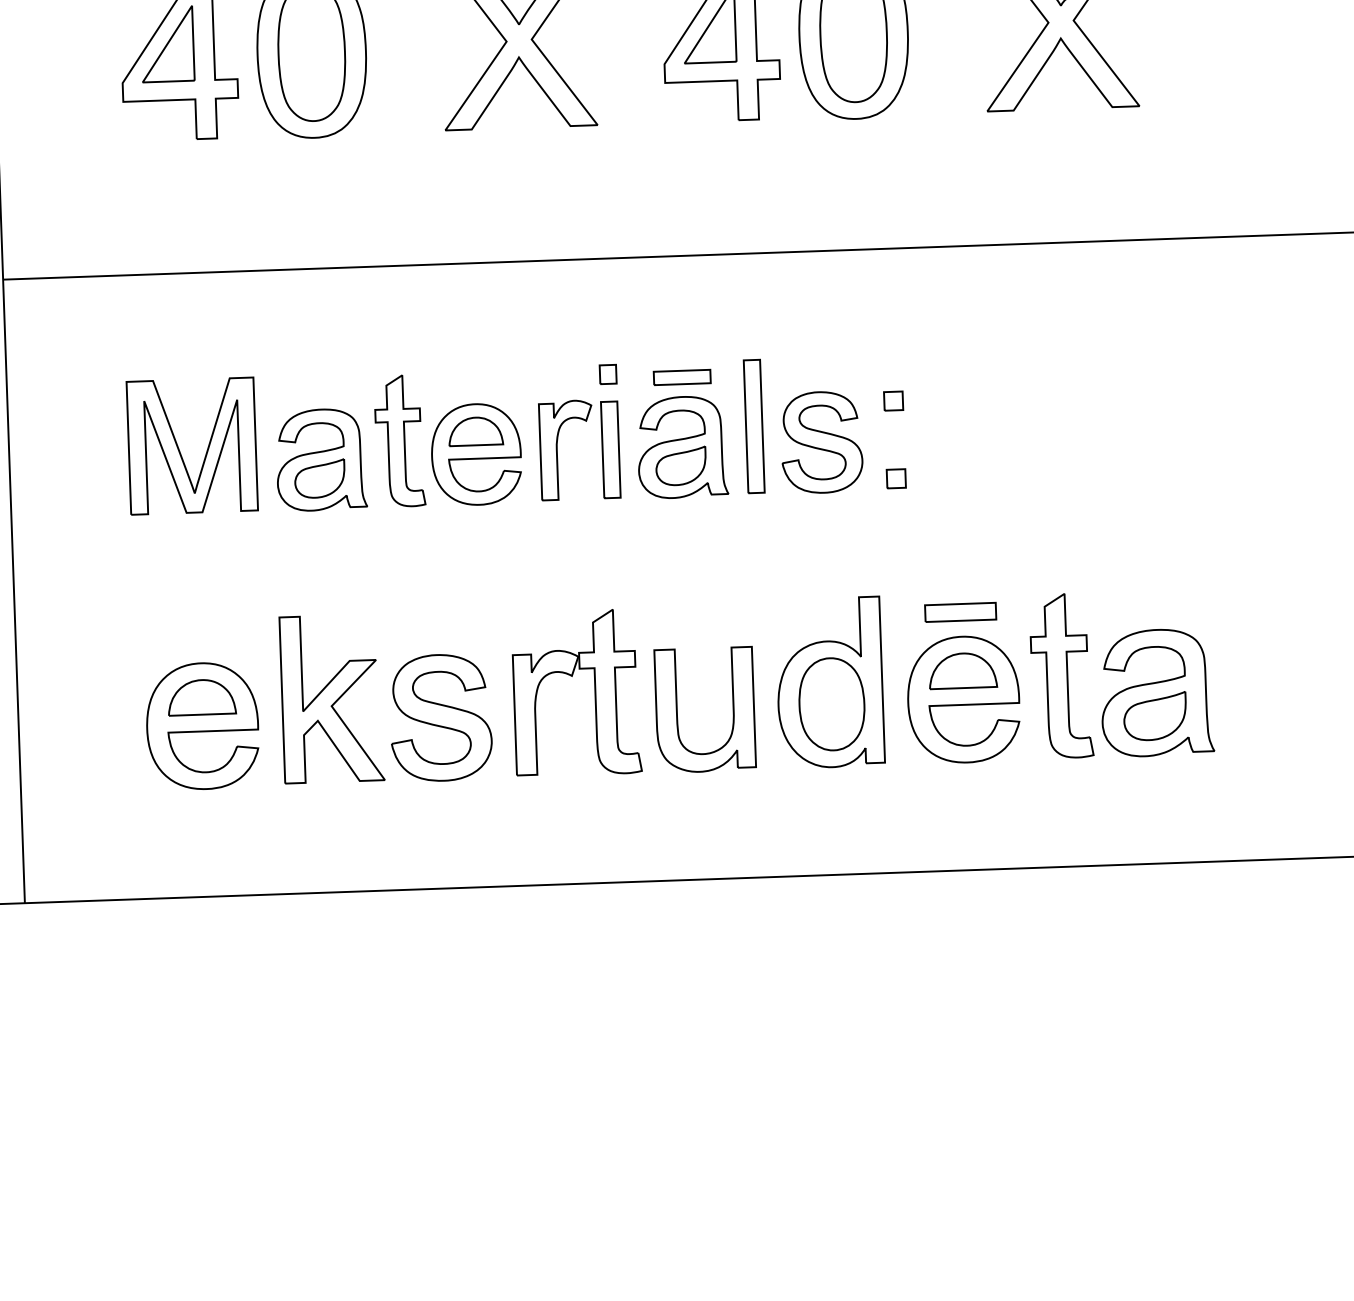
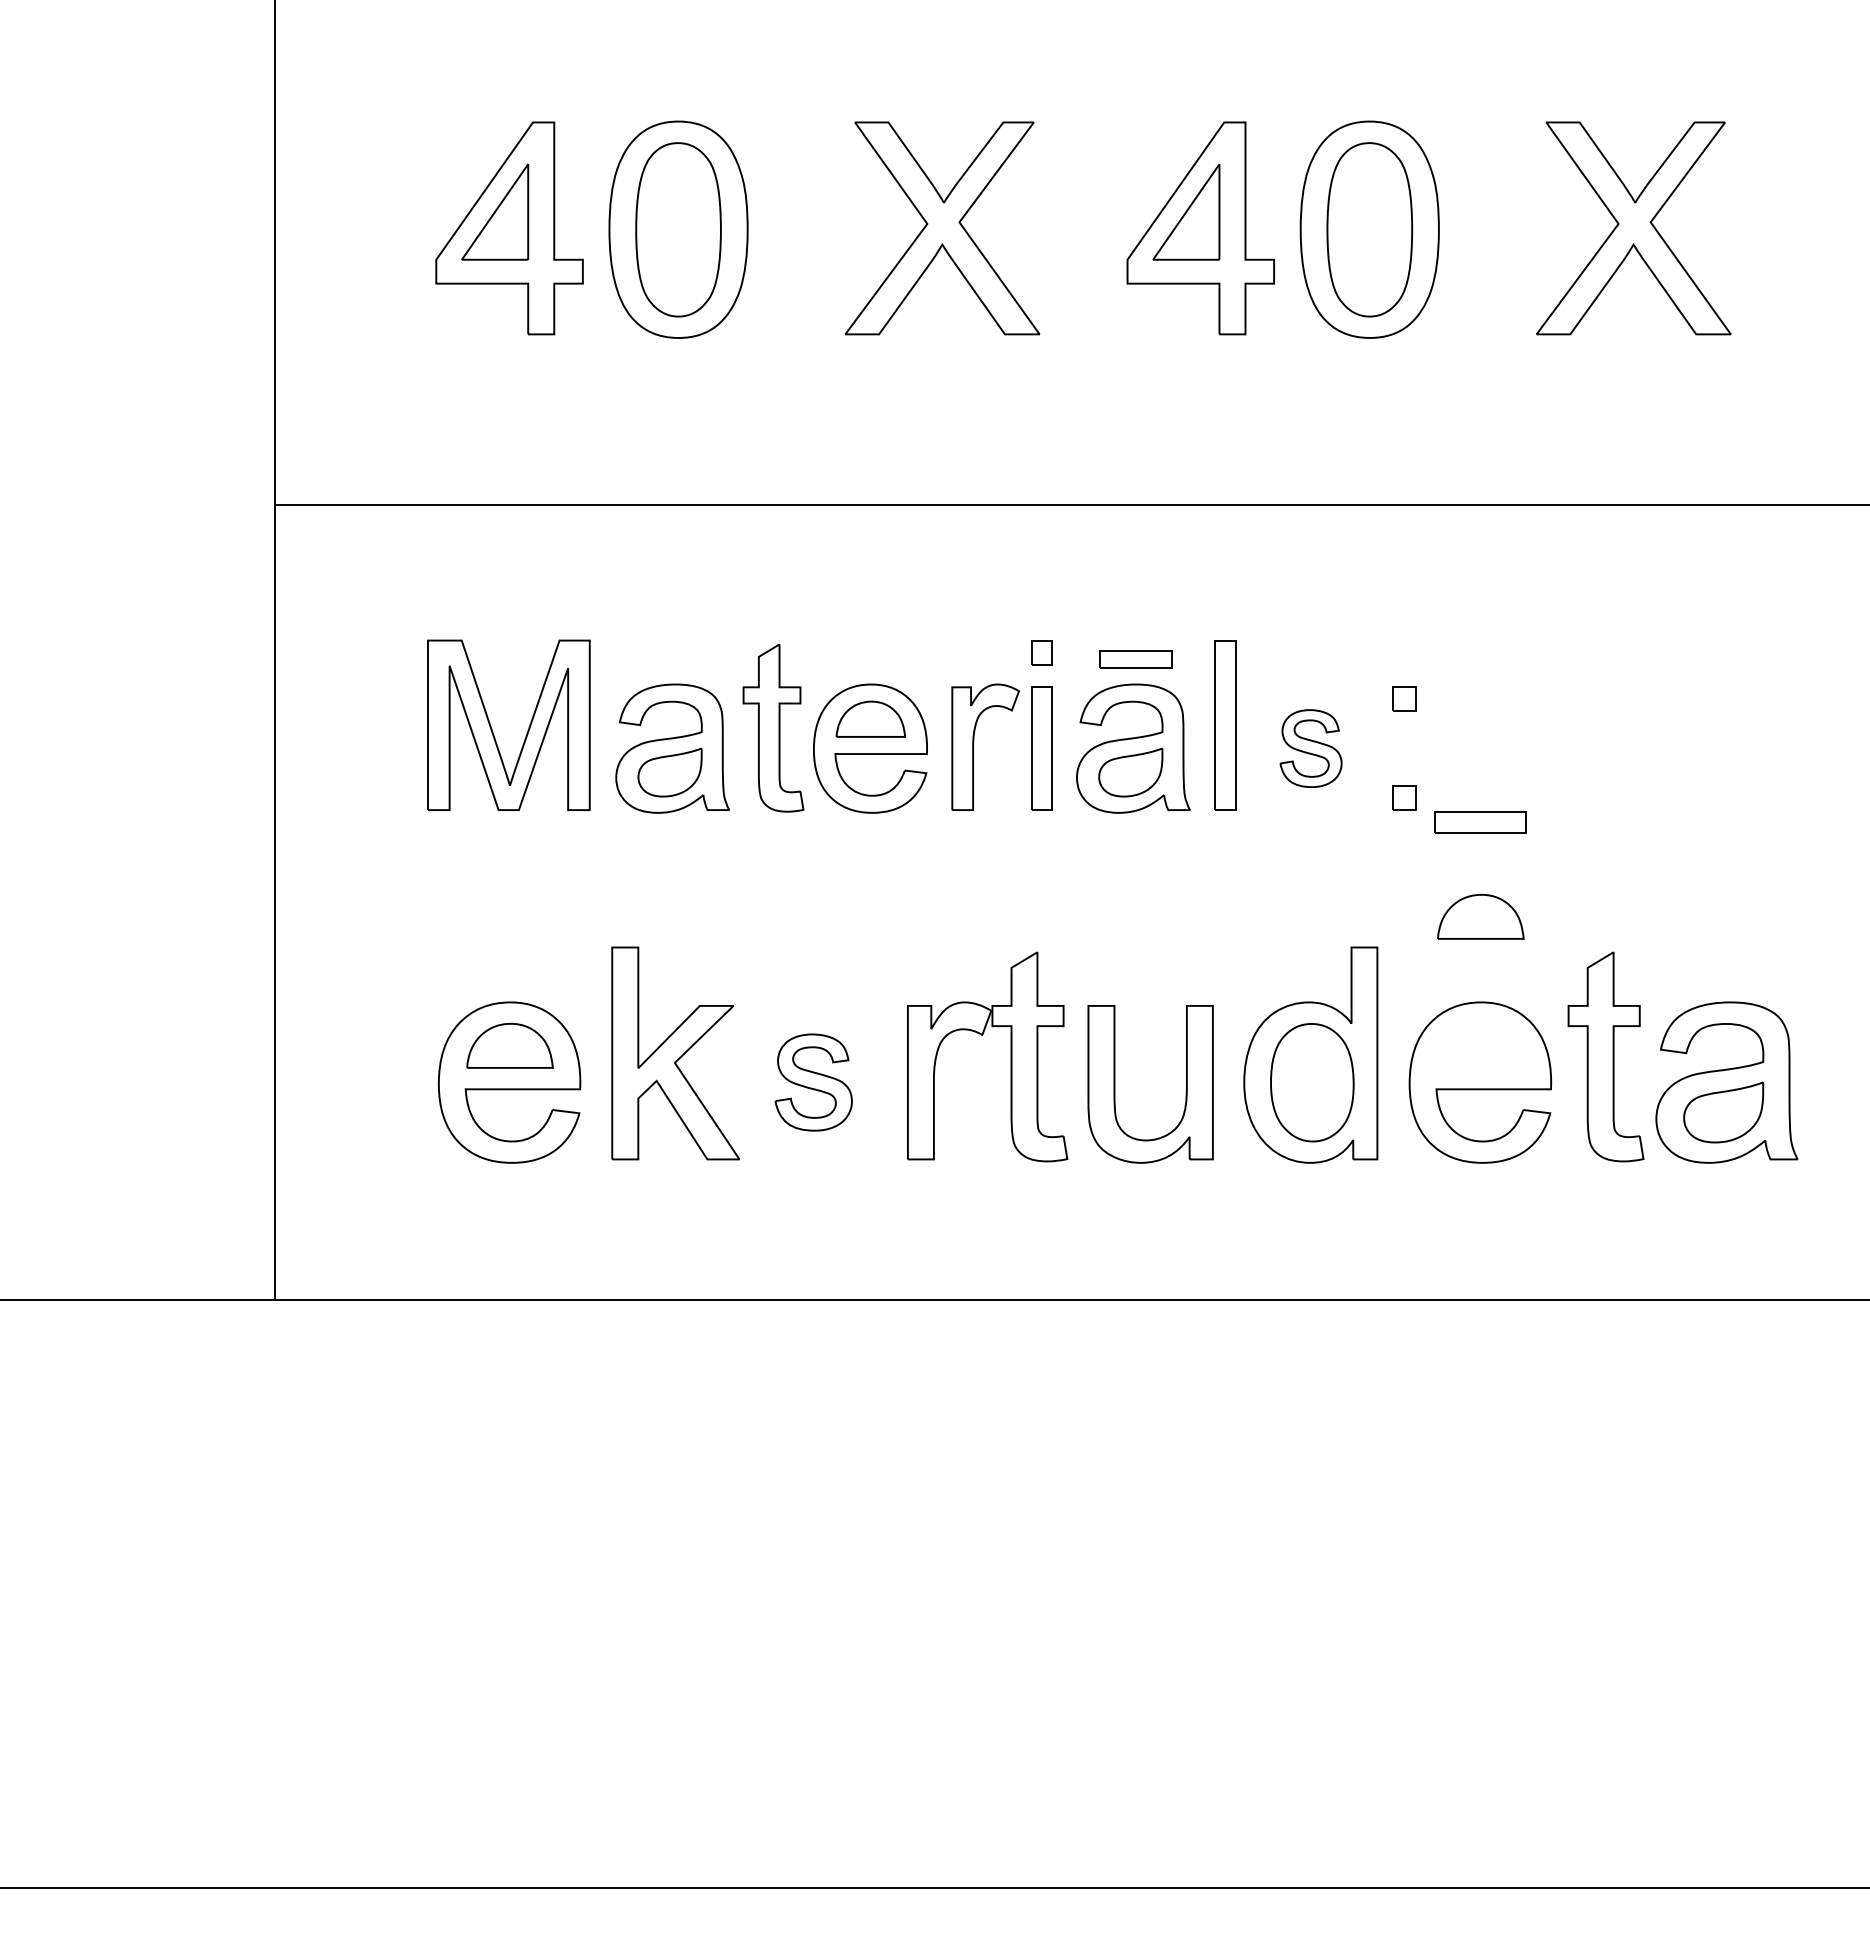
part: (821, 442) -> (1310, 748), size x0.6
part: (960, 612) -> (1480, 822), moved
part: (962, 670) -> (1480, 916), moved
part: (440, 717) -> (813, 1082), size x0.6

